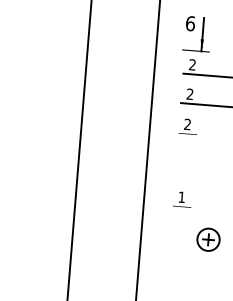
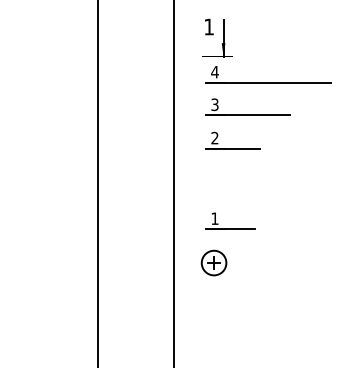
text: (190, 23) -> (209, 26), 6 -> 1
text: (192, 64) -> (214, 71), 2 -> 4
text: (189, 94) -> (214, 104), 2 -> 3
line: (202, 135) -> (232, 148), added
line: (195, 208) -> (230, 229), added
part: (208, 239) -> (213, 262), moved

